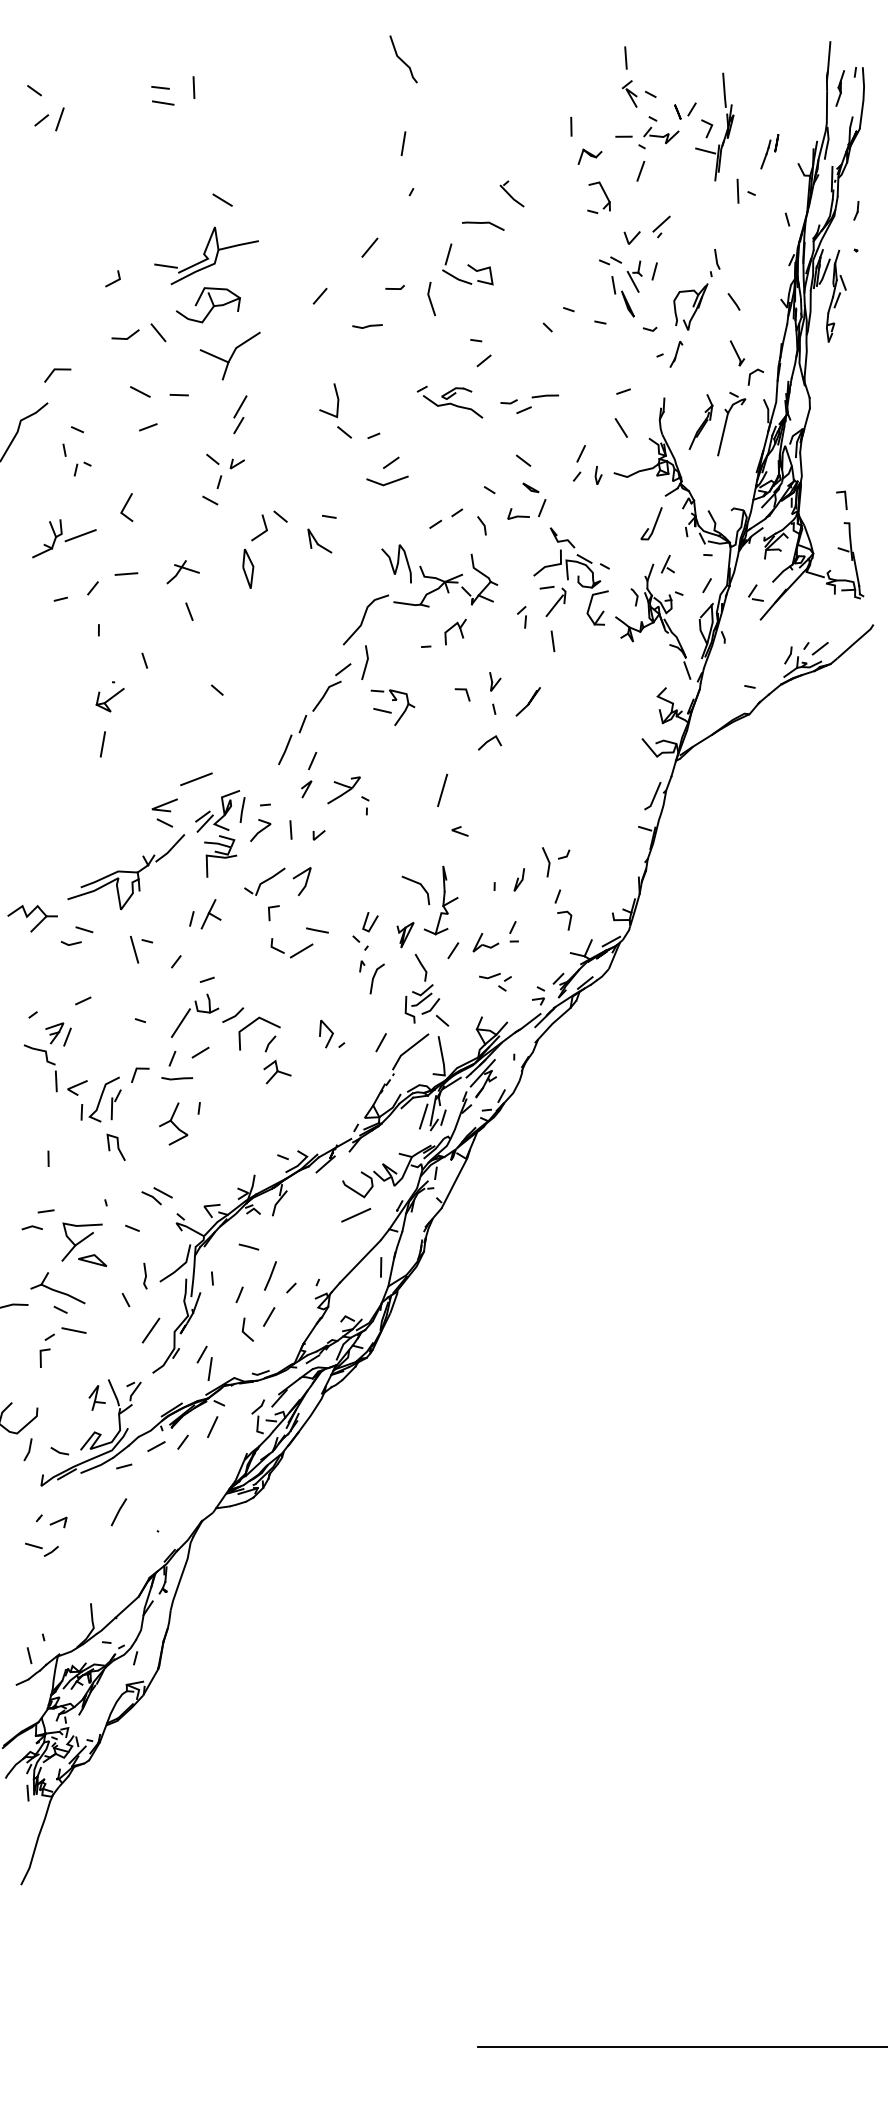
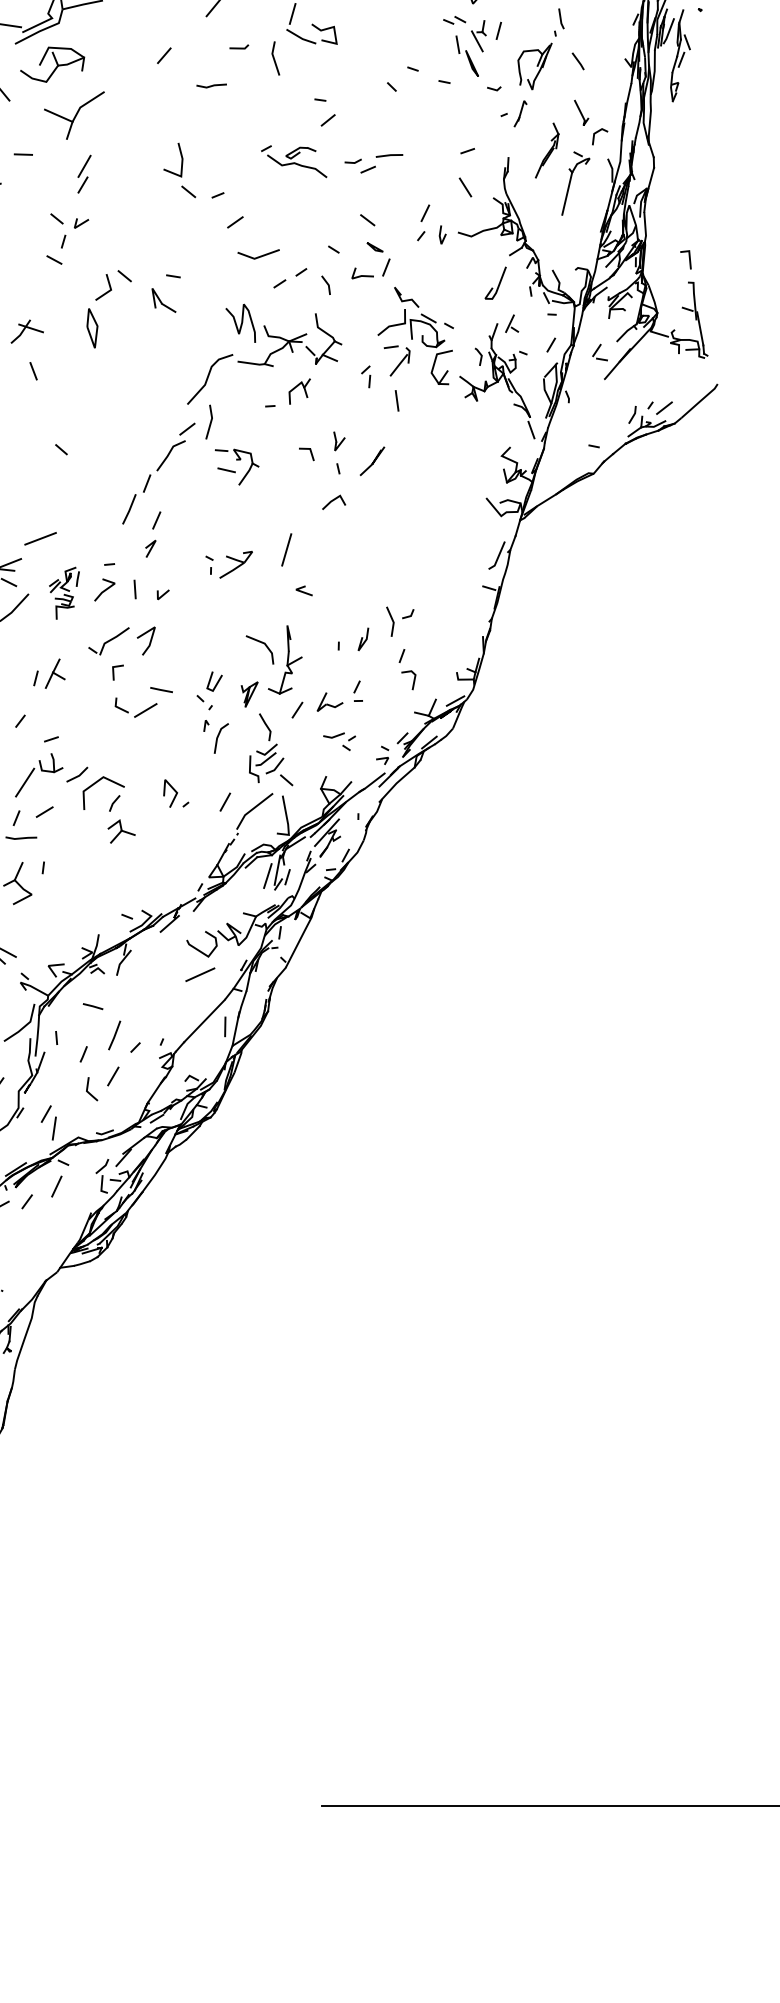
part: (700, 421) -> (546, 149), moved
line: (387, 482) -> (258, 255), moved
part: (343, 790) -> (235, 564), moved
part: (220, 833) -> (64, 592), size x0.6

